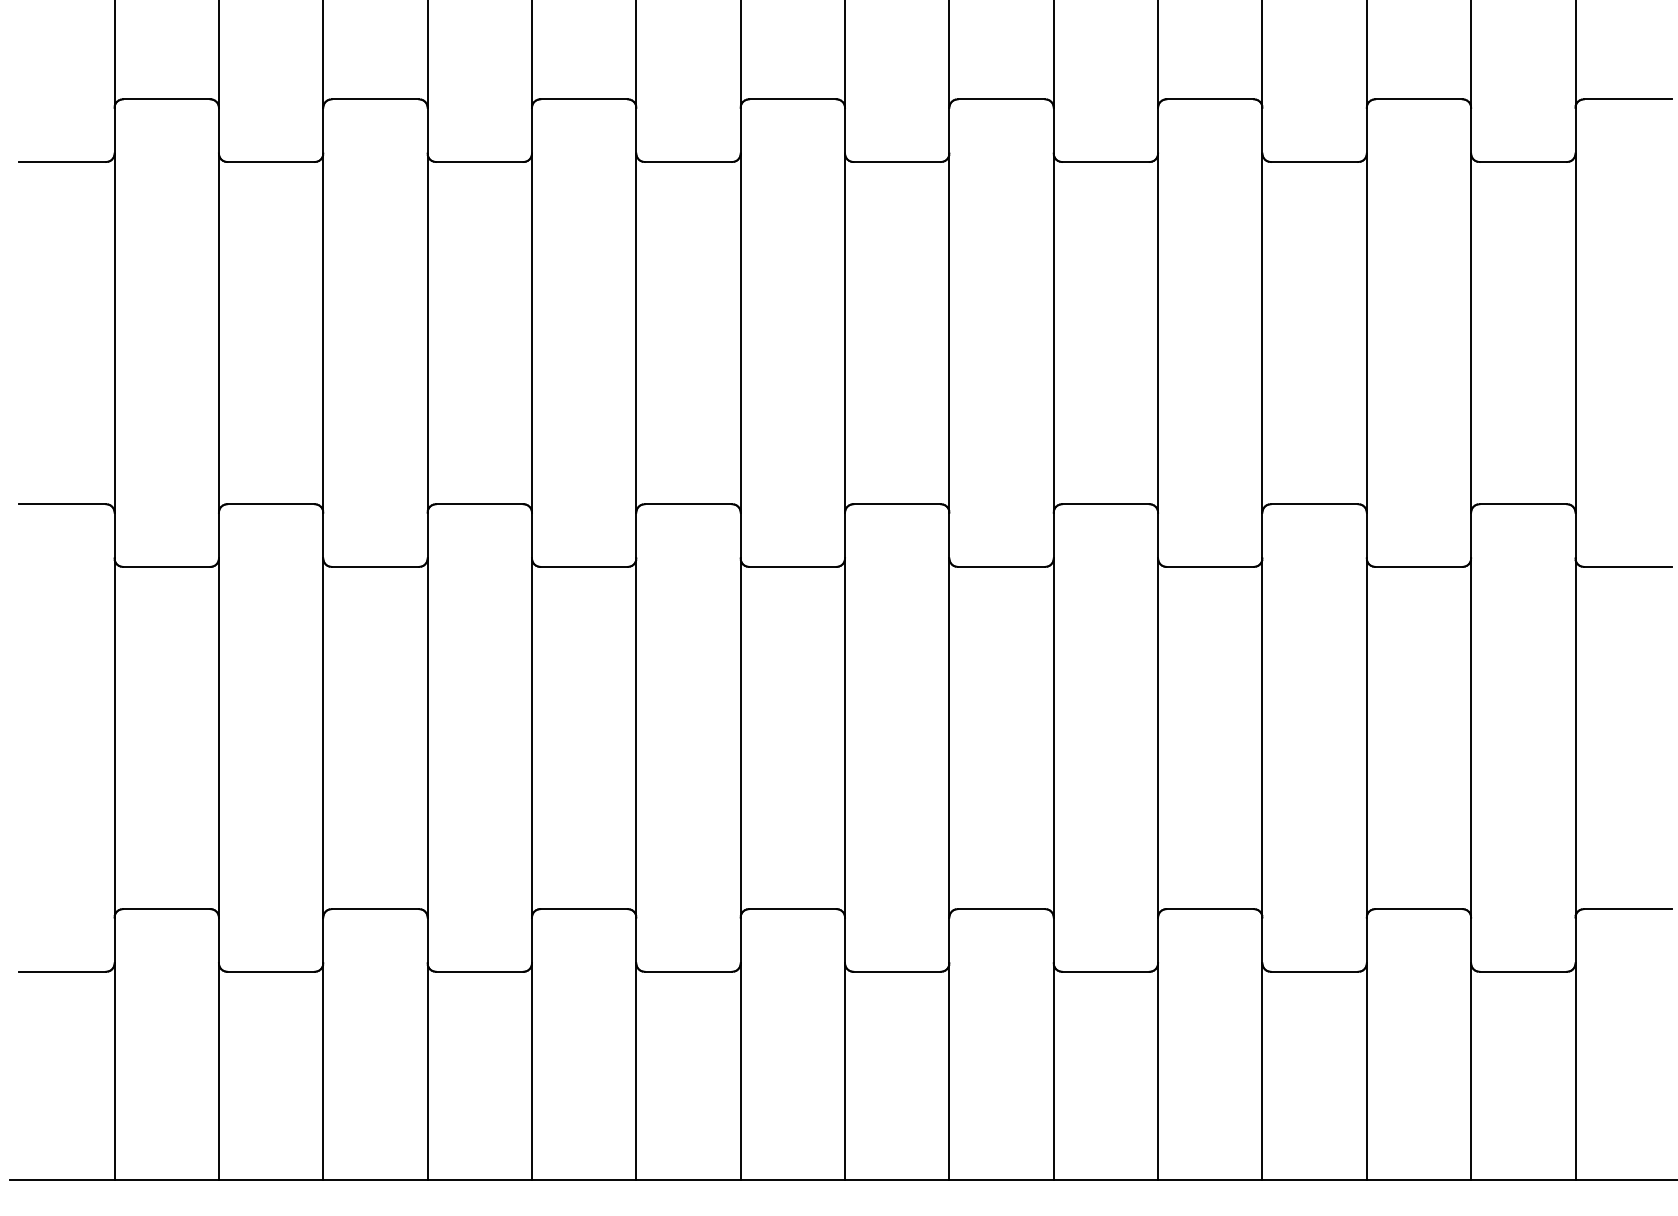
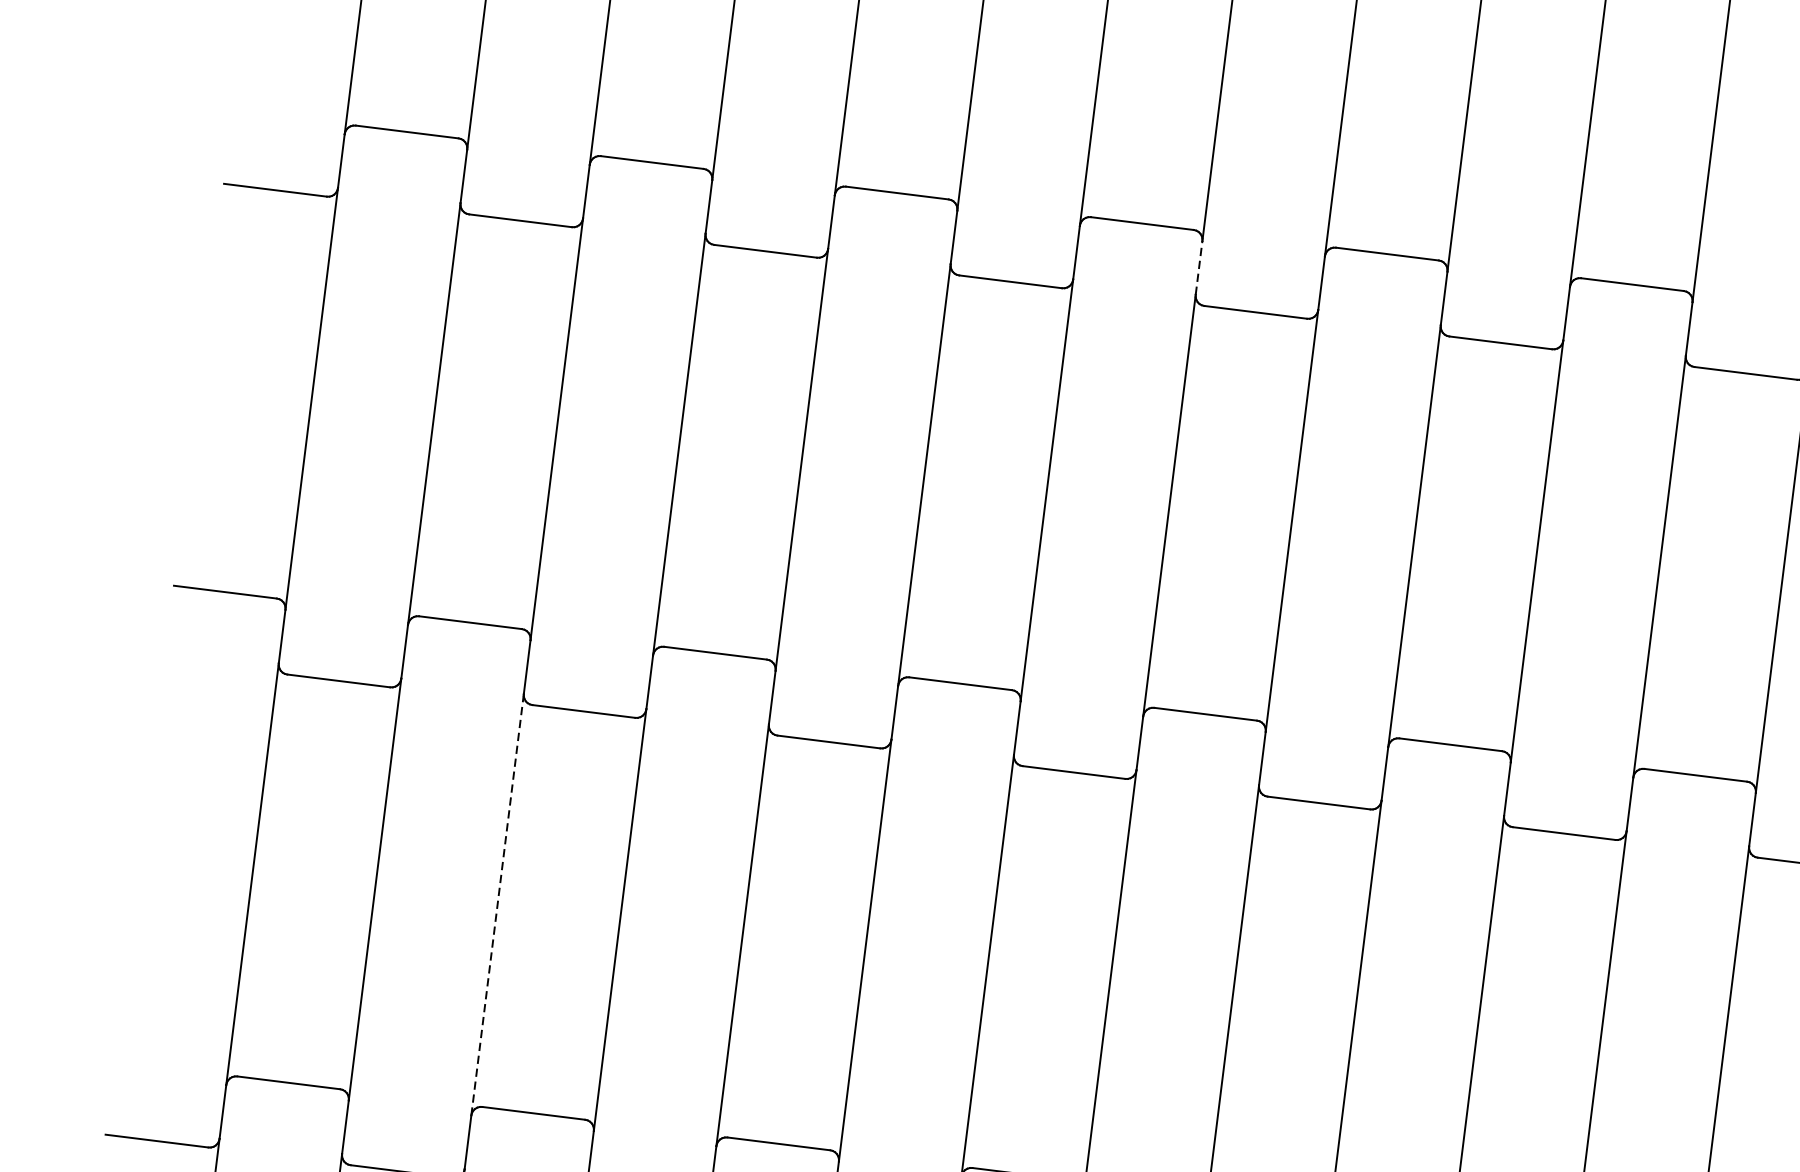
line: (845, 130) -> (1199, 267), solid -> dashed
line: (323, 738) -> (497, 905), solid -> dashed

